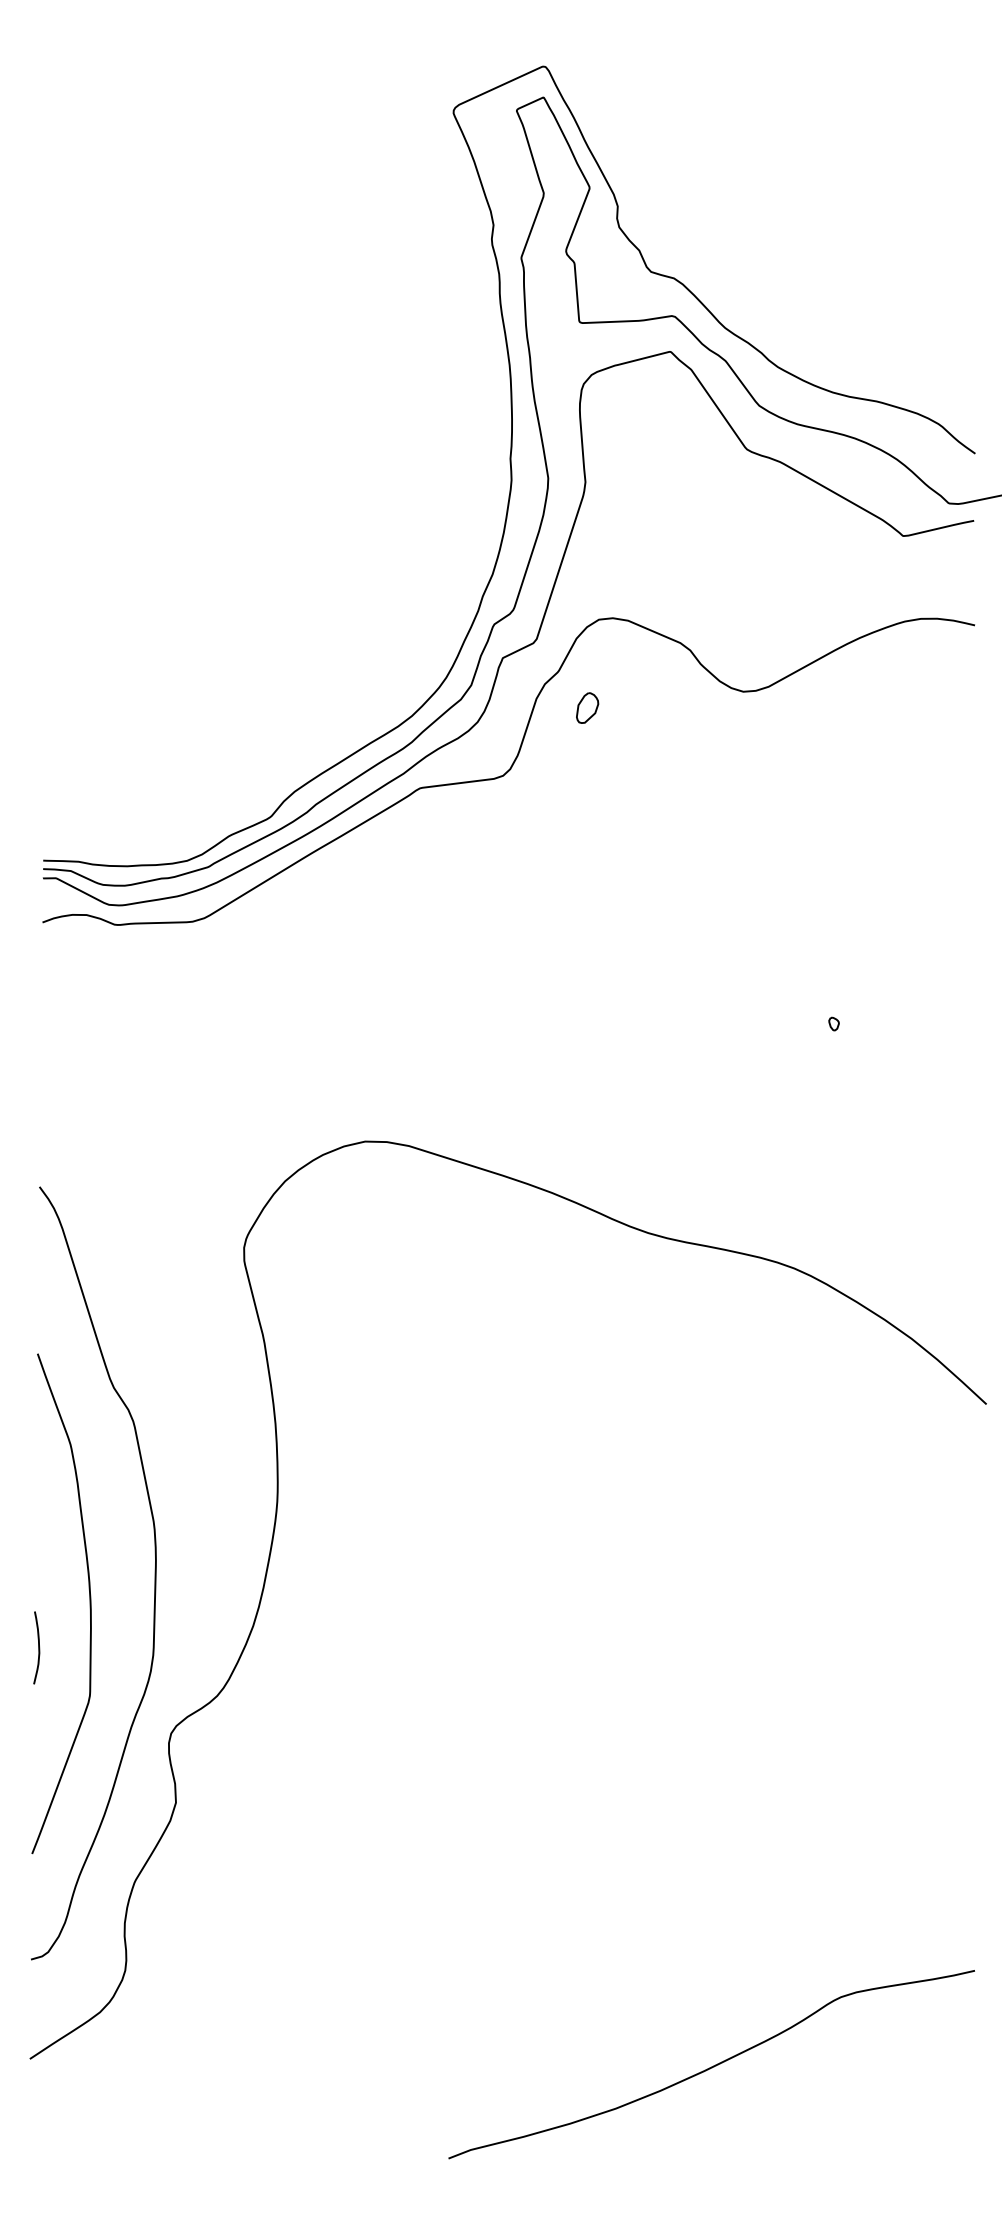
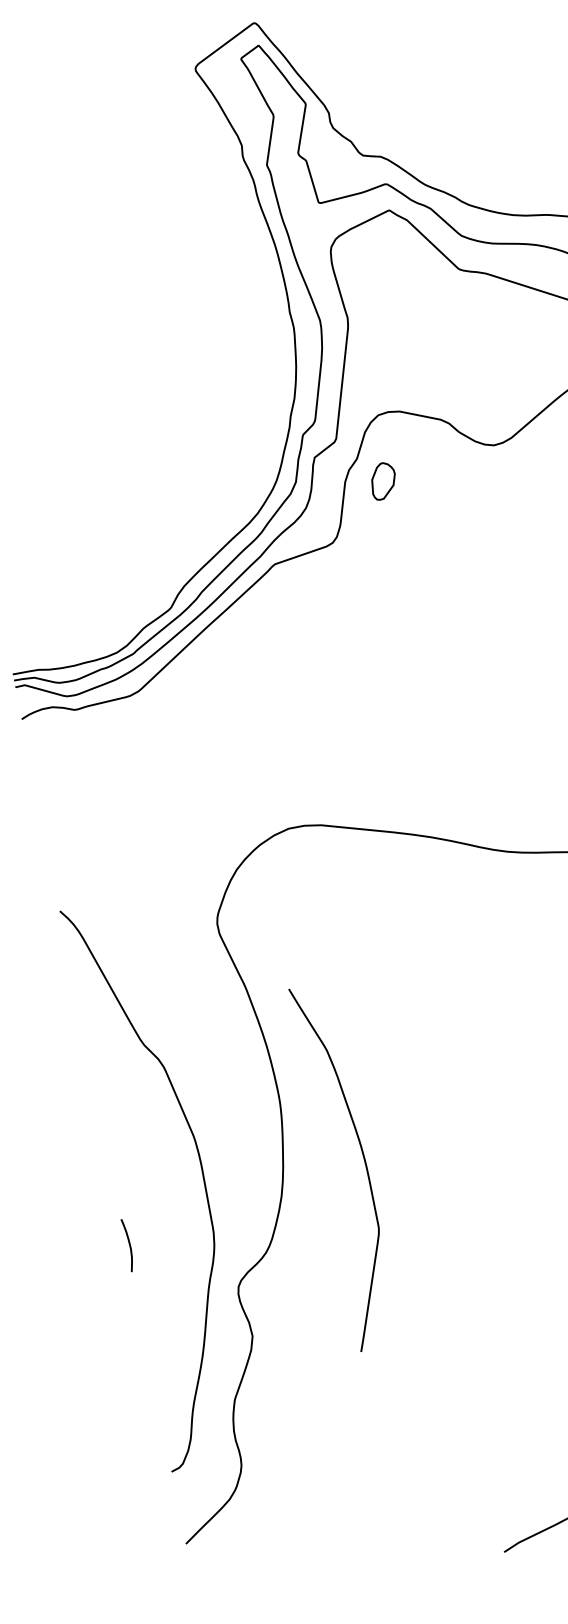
part: (587, 707) -> (383, 480), size x1.6
curve: (89, 1603) -> (364, 1161), moved

